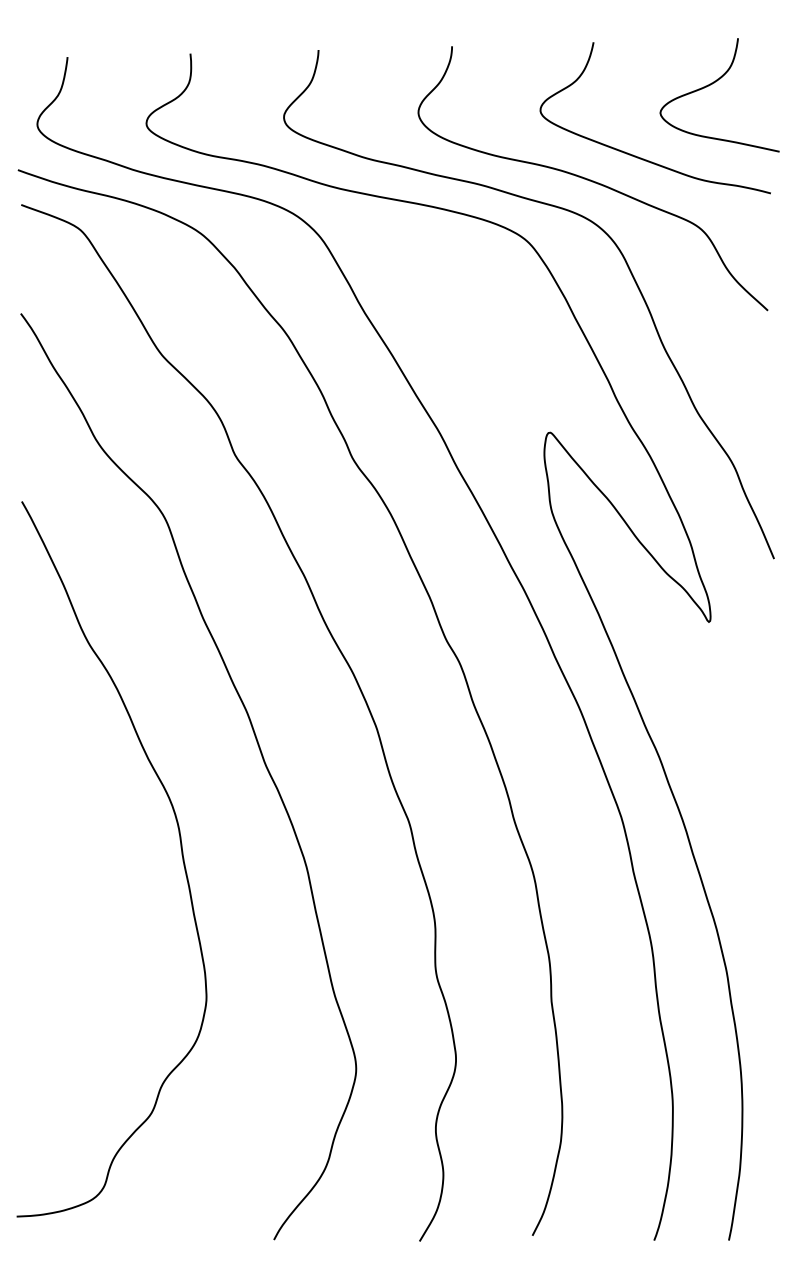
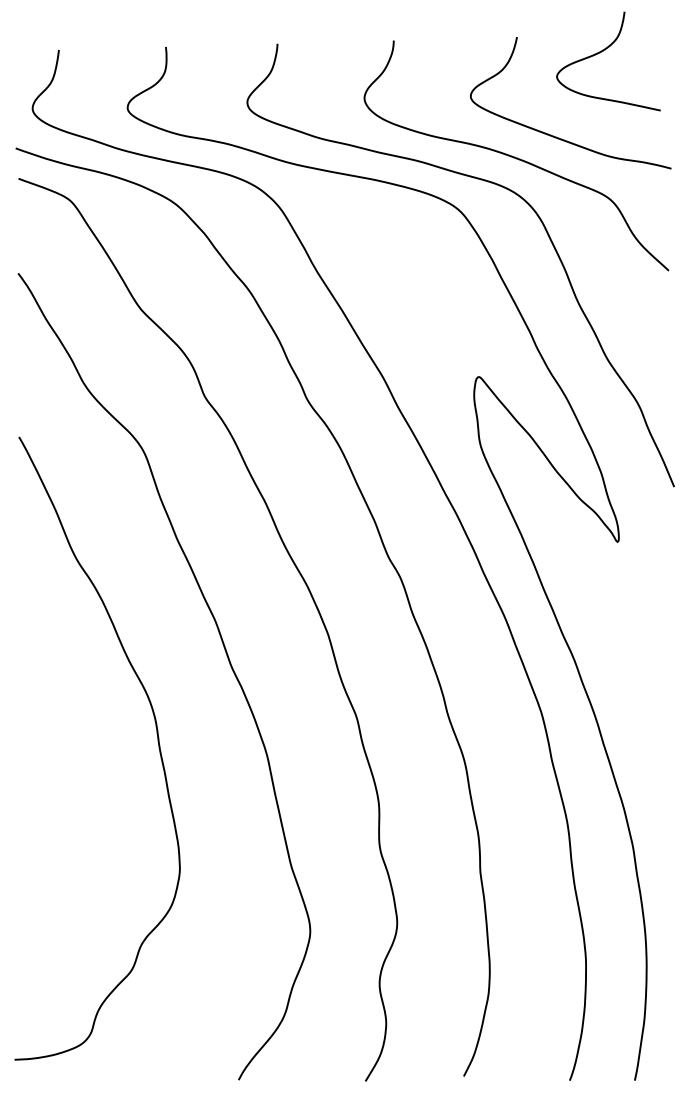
curve: (714, 83) -> (604, 51), moved

